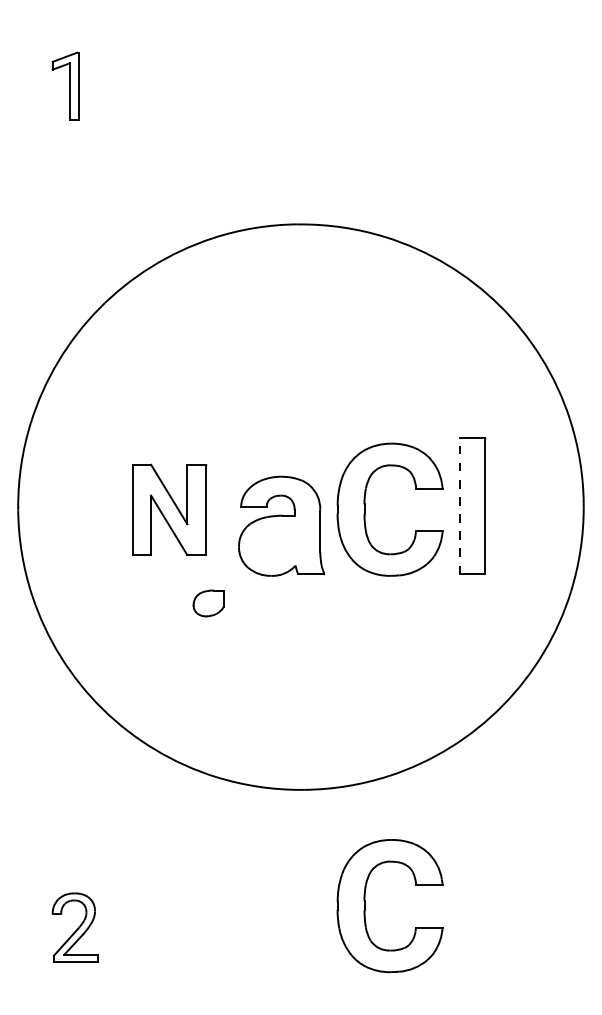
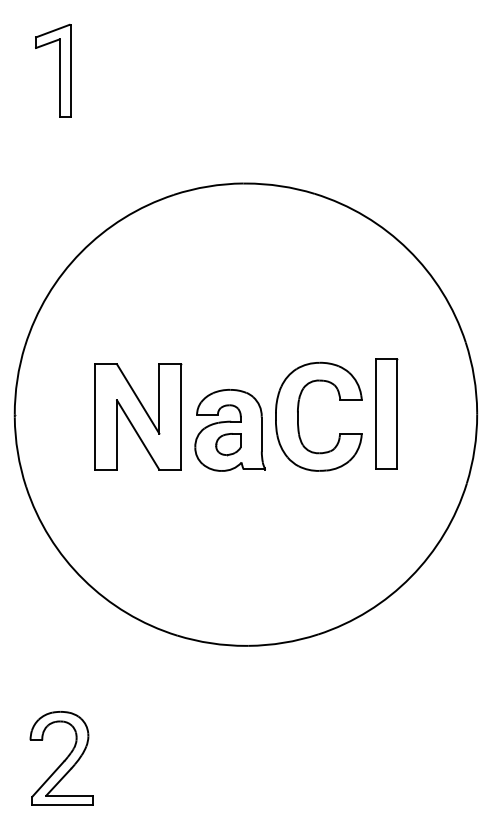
part: (65, 86) -> (53, 70), size x1.67
line: (459, 505) -> (375, 413), dashed -> solid
part: (169, 509) -> (138, 416), size x1.43
part: (208, 603) -> (228, 444), moved
part: (365, 905) -> (298, 740), removed
part: (75, 927) -> (61, 758), size x1.67

